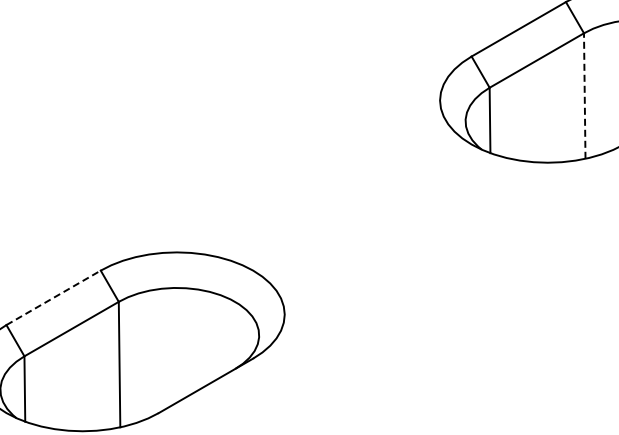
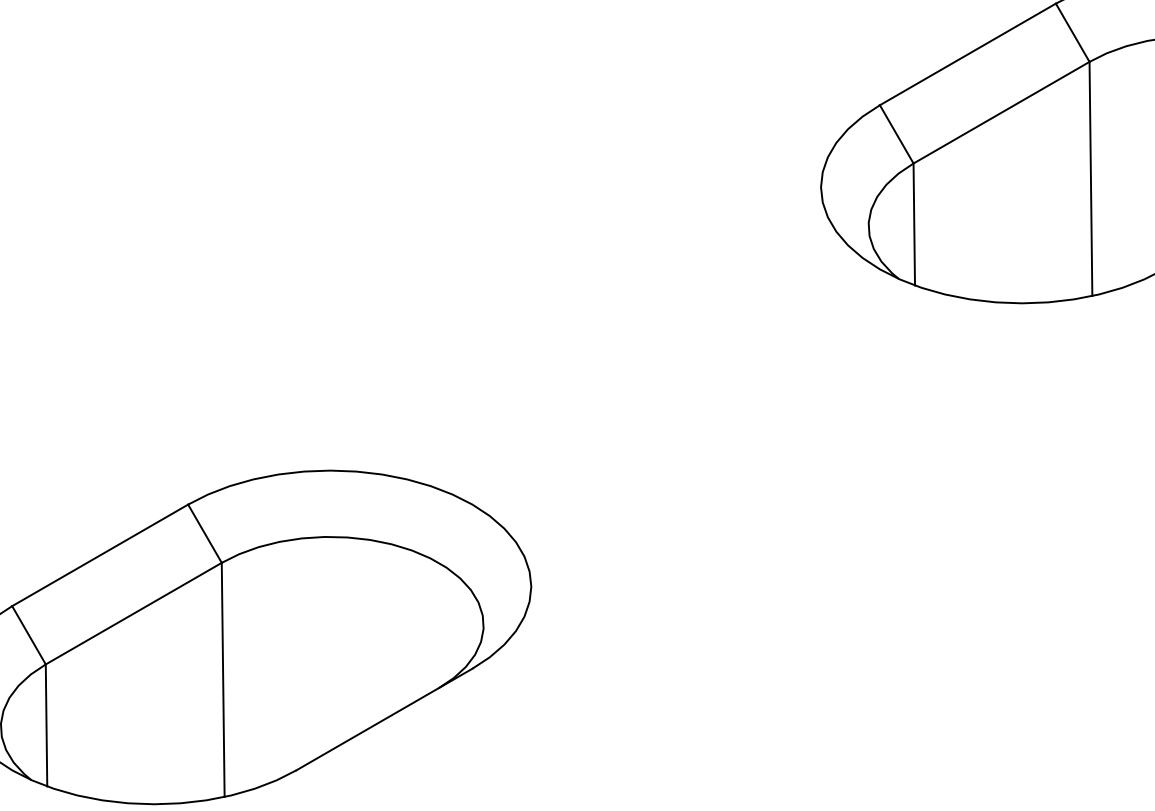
line: (584, 96) -> (1090, 179), dashed -> solid
line: (54, 297) -> (101, 554), dashed -> solid

